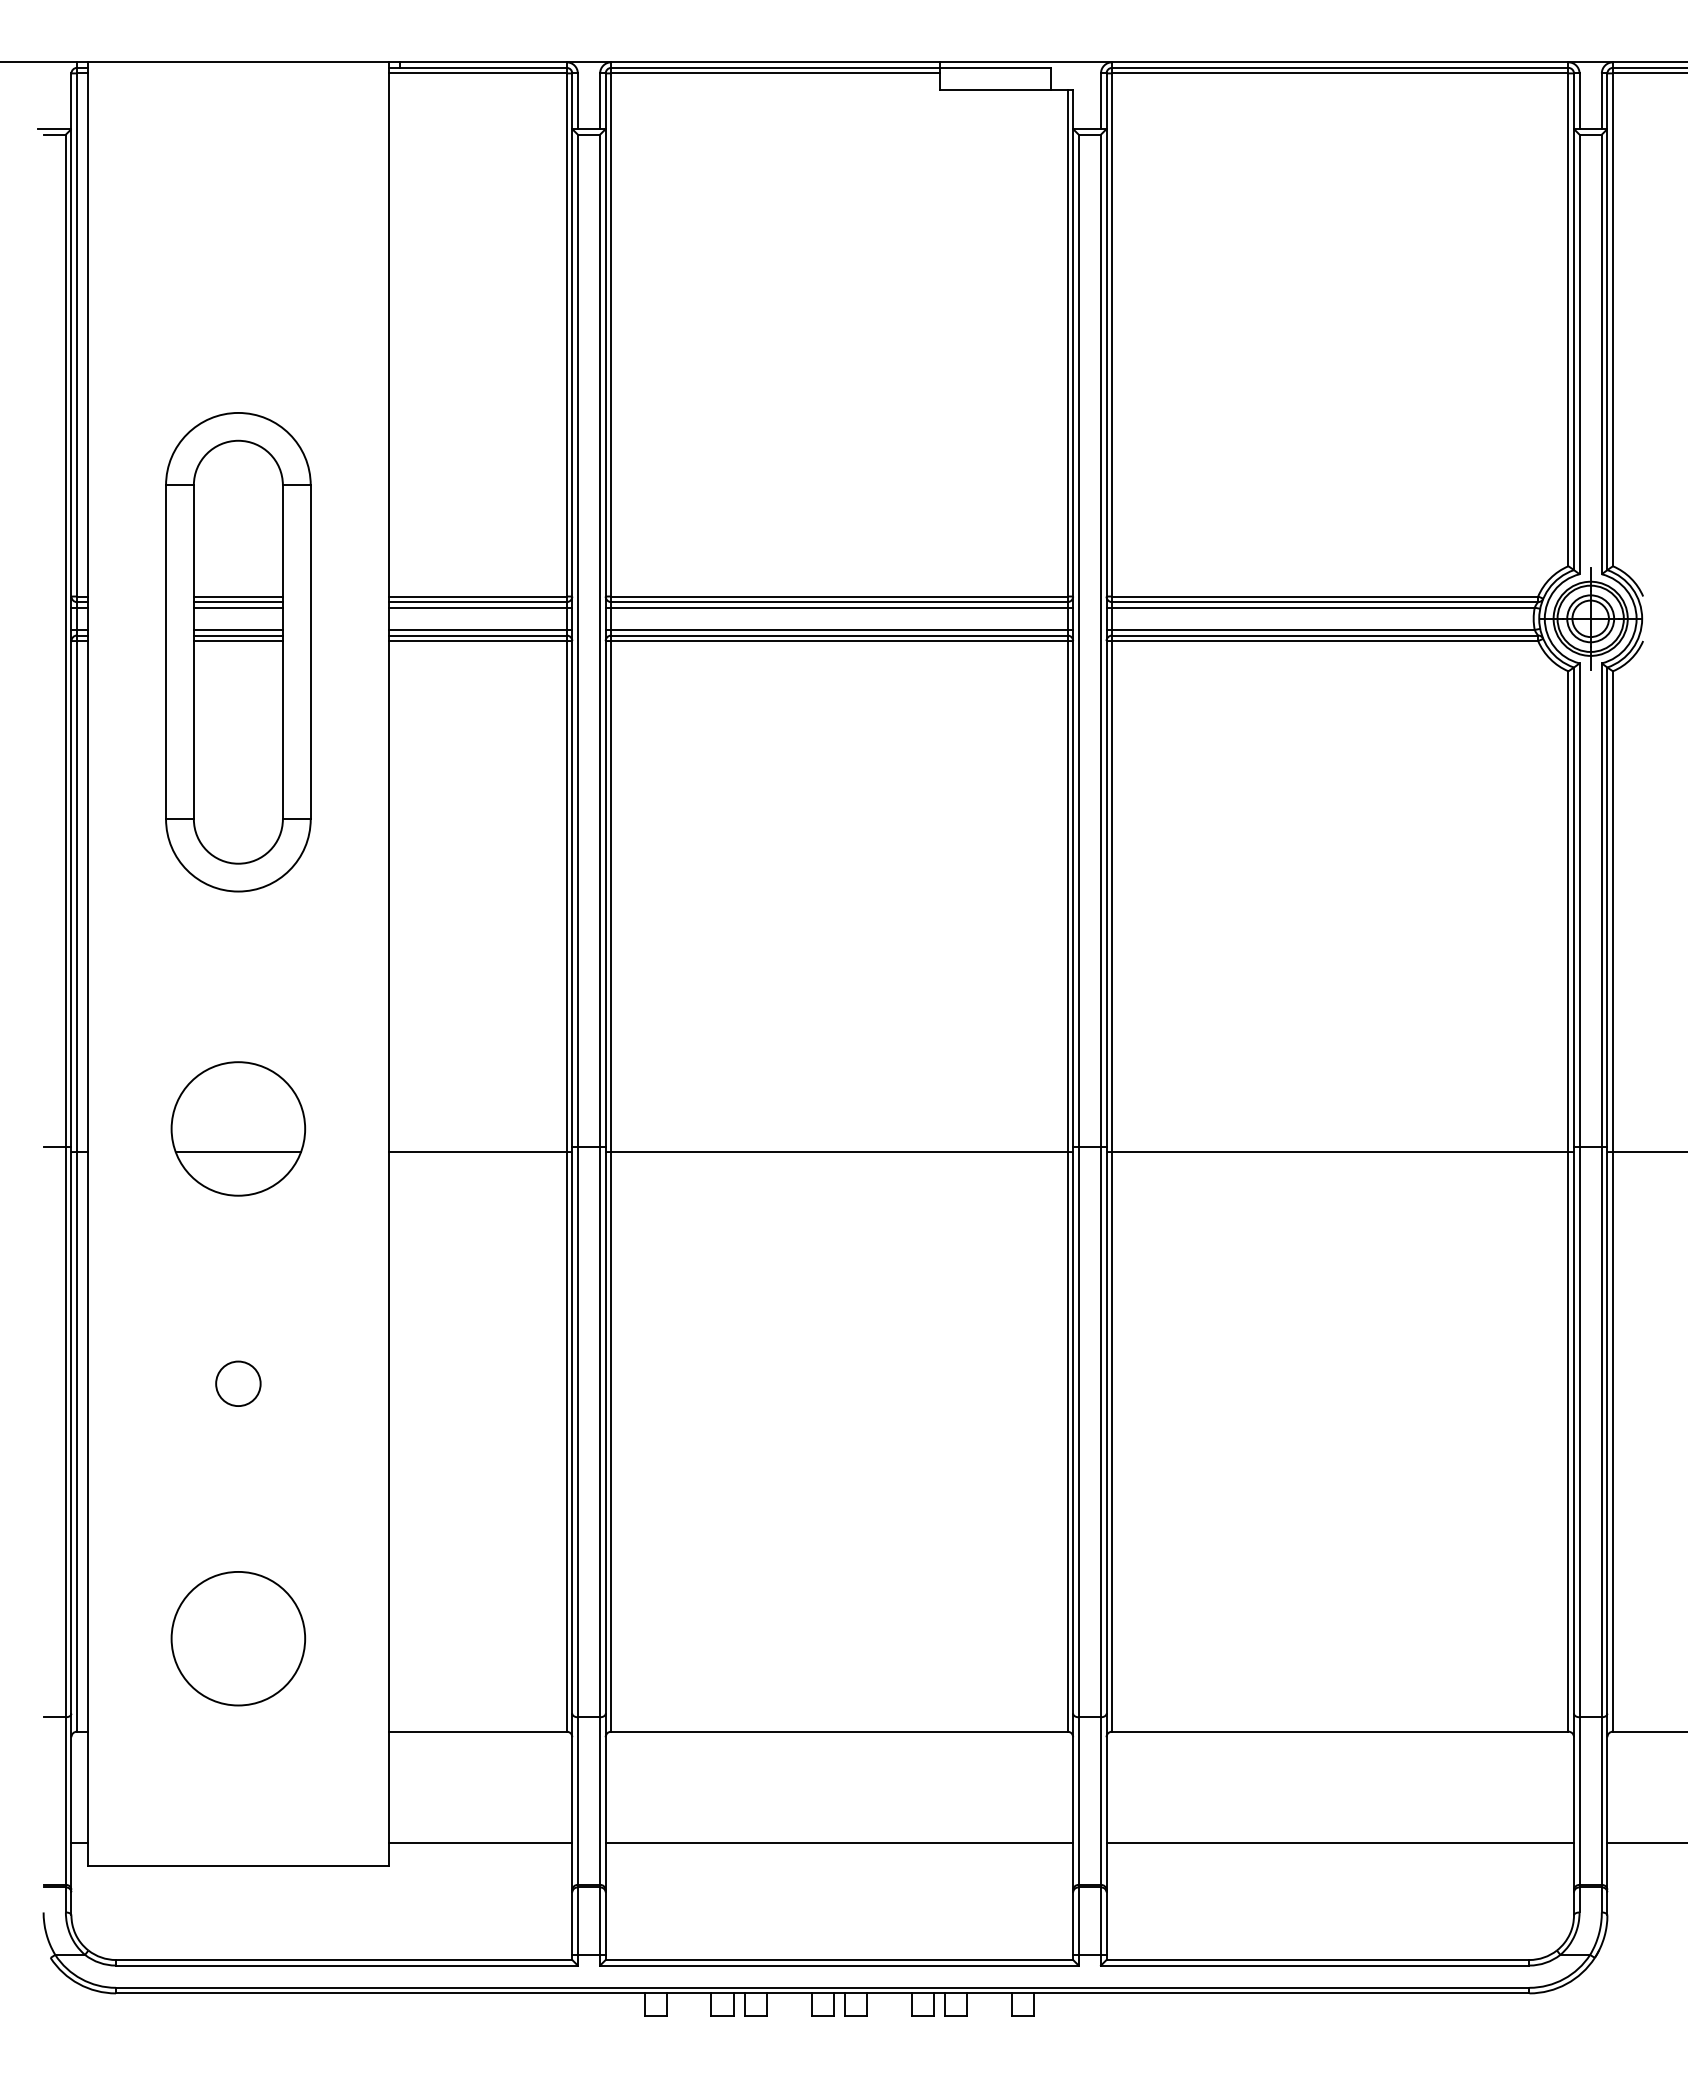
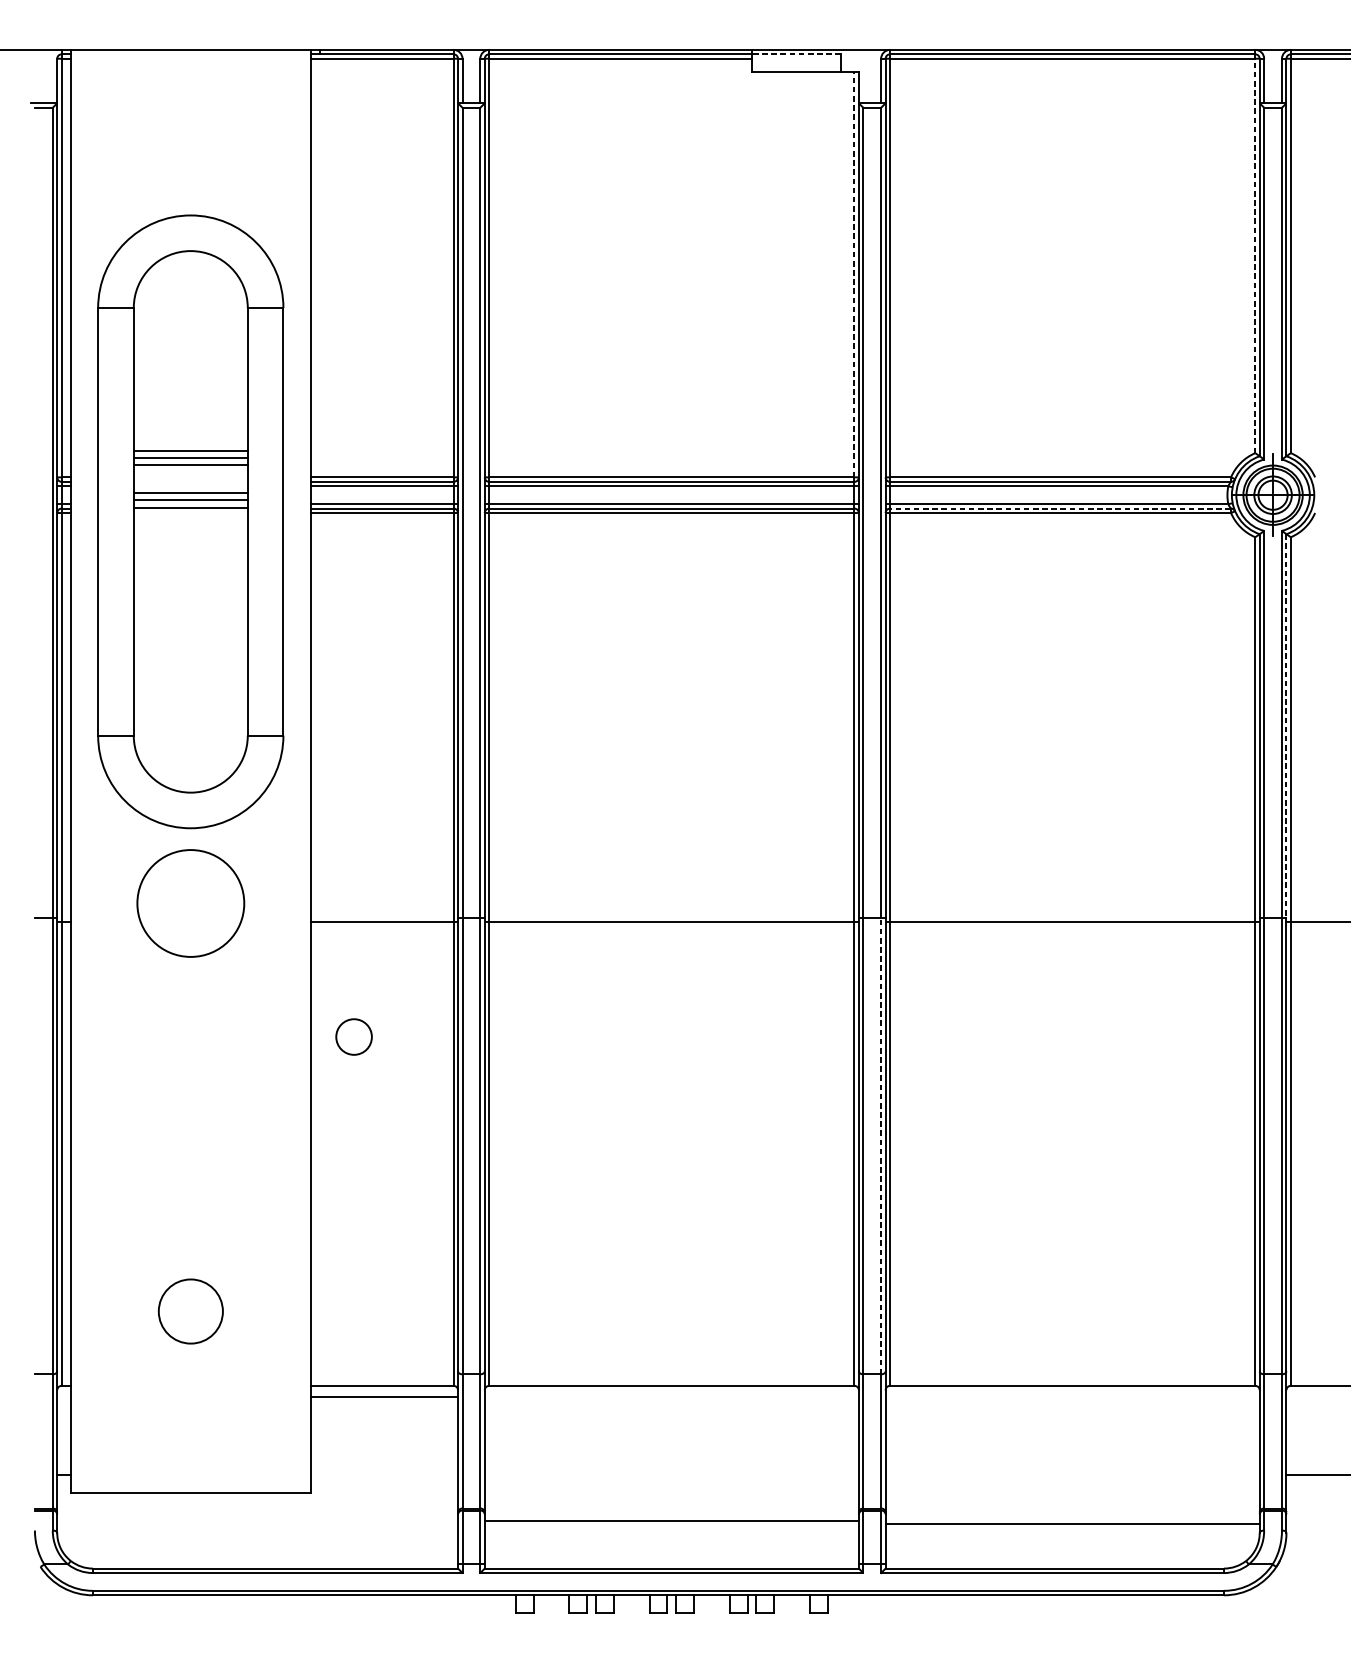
line: (995, 67) -> (796, 54), solid -> dashed
line: (1568, 319) -> (1255, 255), solid -> dashed
line: (1067, 342) -> (854, 274), solid -> dashed
line: (1324, 635) -> (1060, 508), solid -> dashed
part: (238, 652) -> (190, 522), size x1.6
line: (1607, 907) -> (1286, 726), solid -> dashed
line: (238, 1152) -> (190, 922), removed
circle: (238, 1383) -> (354, 1036), moved
line: (1100, 1431) -> (880, 1145), solid -> dashed
circle: (238, 1638) -> (190, 1311), size x0.6
line: (480, 1843) -> (384, 1397), moved
line: (839, 1843) -> (671, 1520), moved
line: (1340, 1843) -> (1072, 1524), moved

